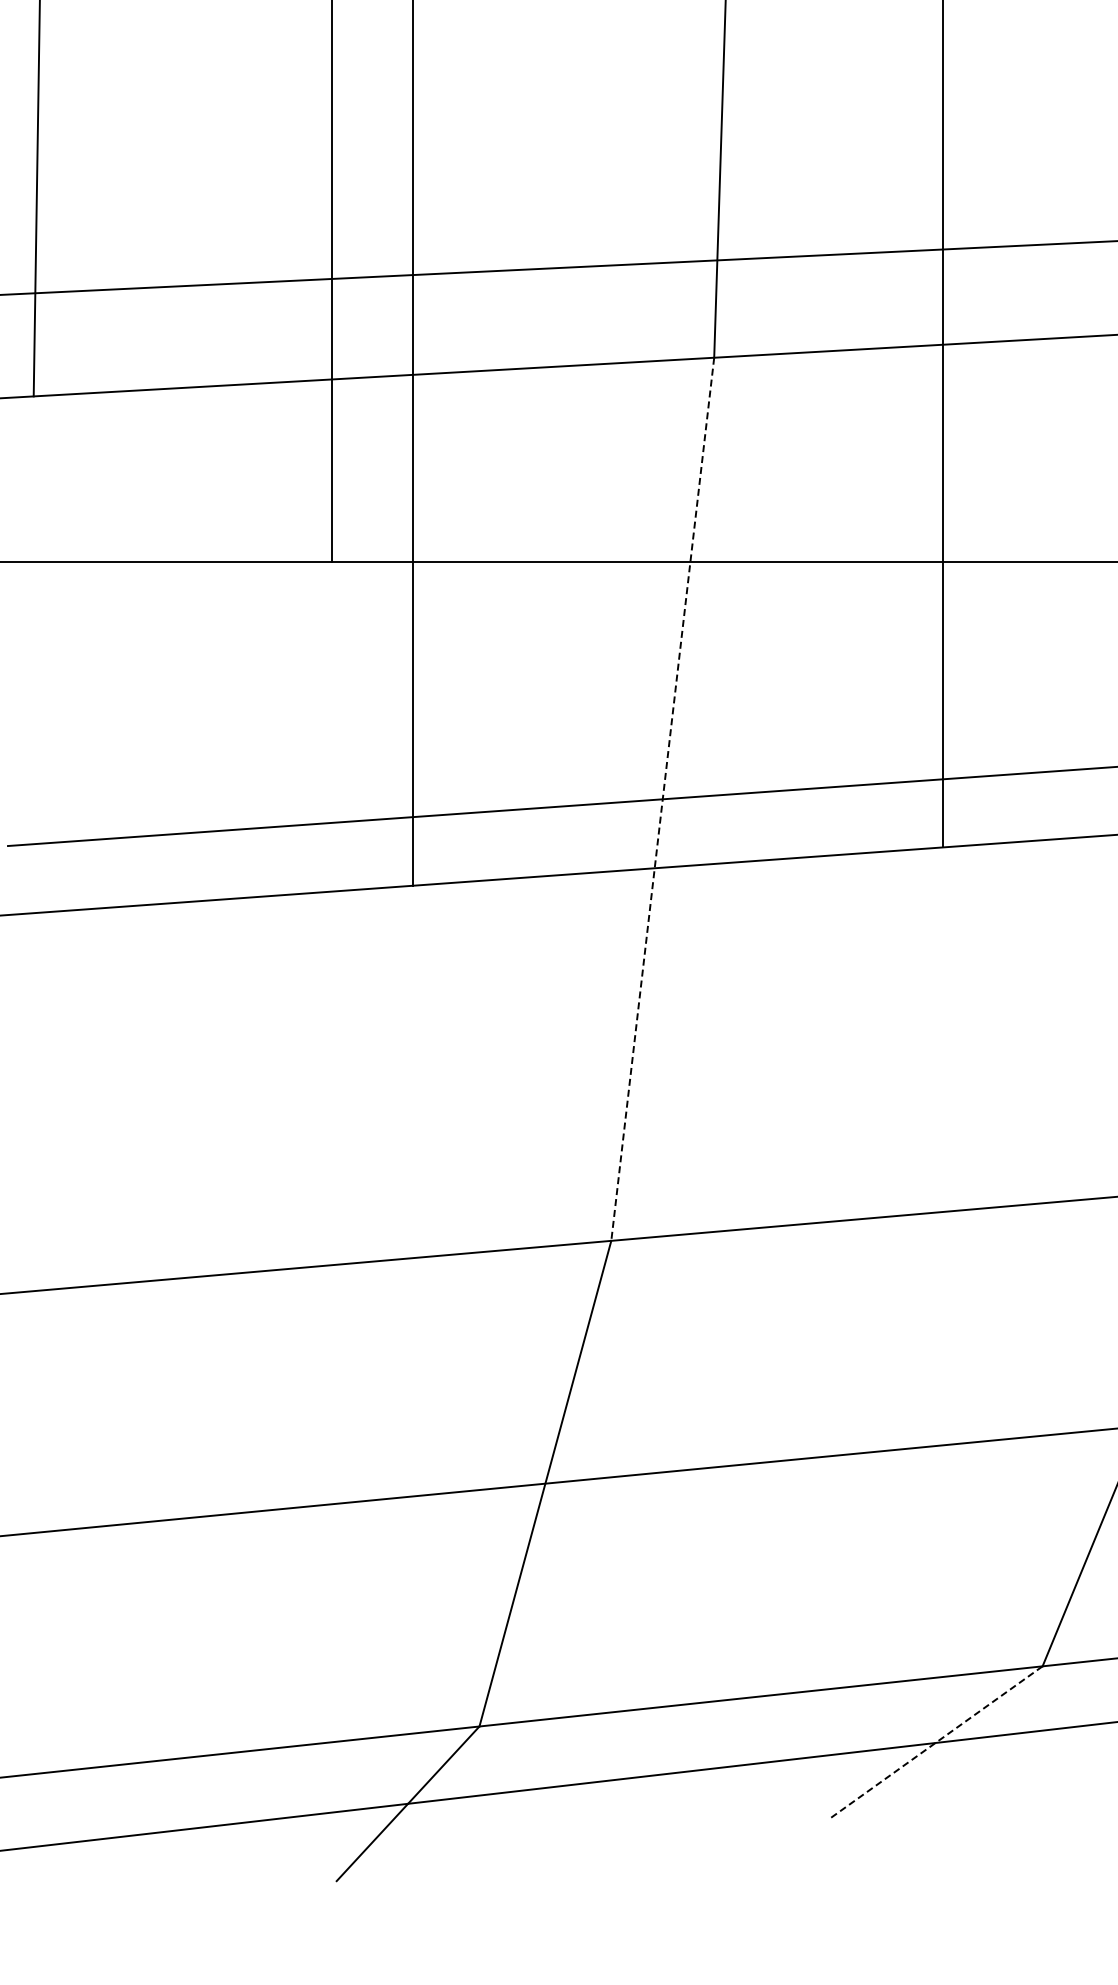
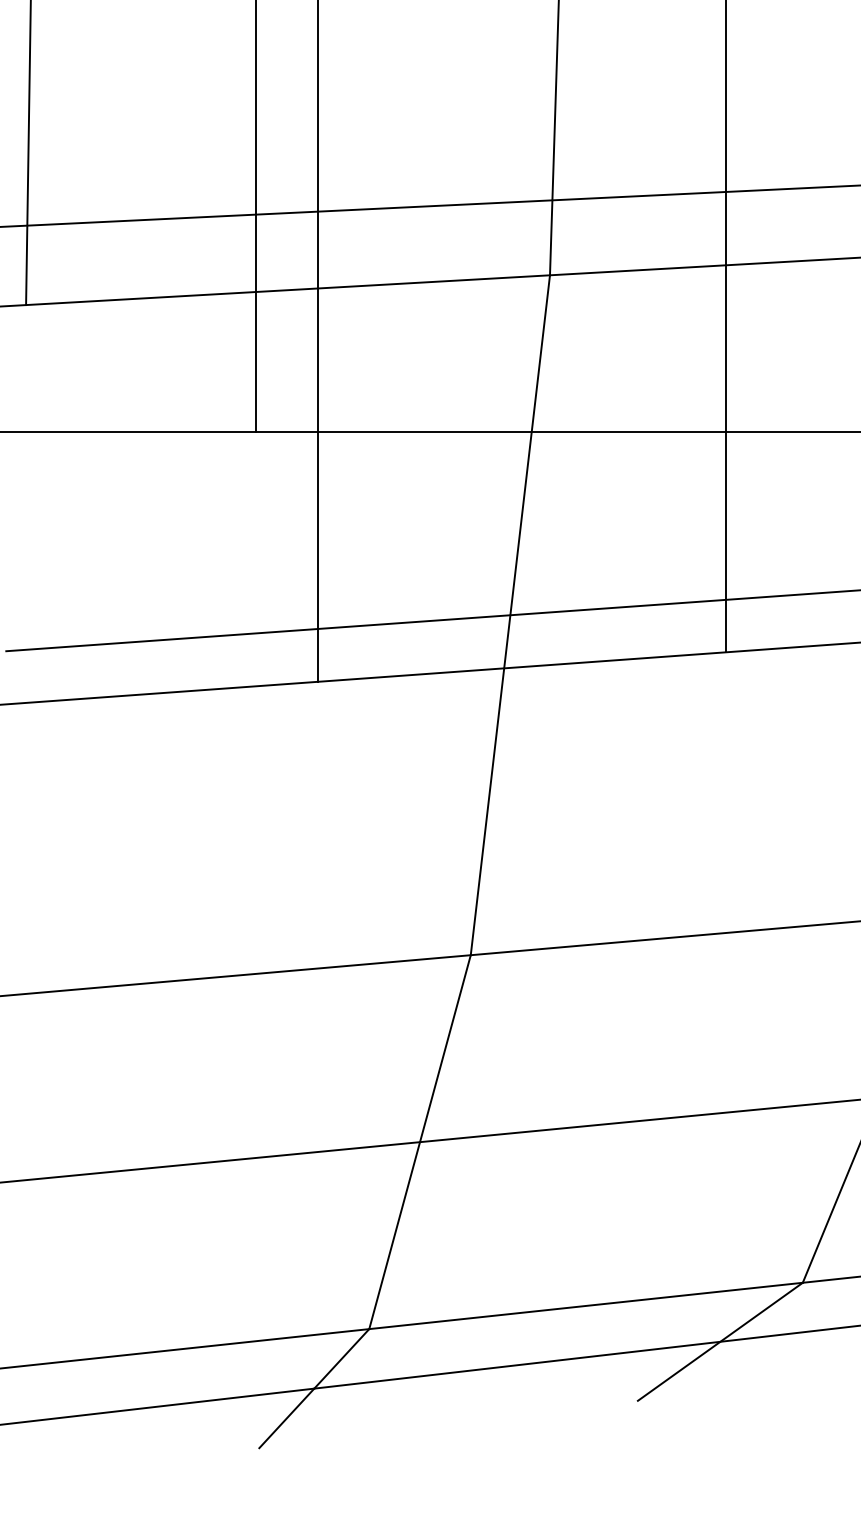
line: (662, 799) -> (510, 615), dashed -> solid
line: (935, 1743) -> (720, 1342), dashed -> solid

